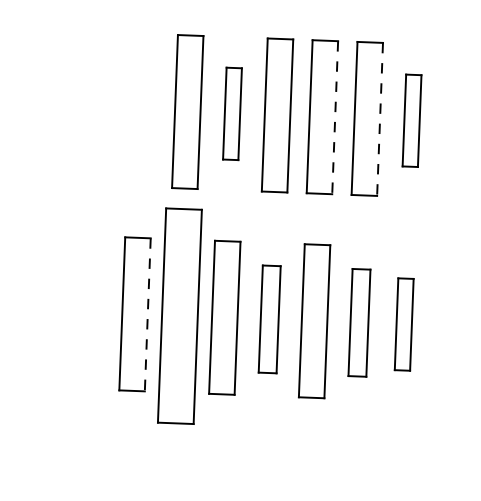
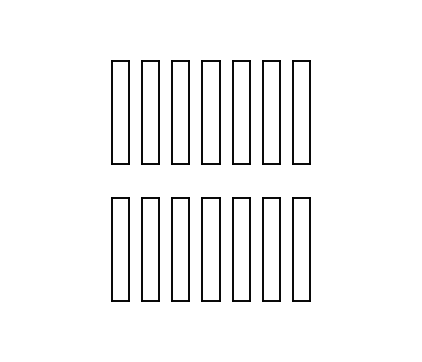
part: (143, 110) -> (120, 112), added
part: (232, 114) -> (180, 112), size x1.67
line: (334, 118) -> (249, 112), dashed -> solid
line: (380, 119) -> (280, 112), dashed -> solid
part: (411, 121) -> (301, 112), size x1.67
line: (147, 314) -> (128, 249), dashed -> solid
part: (179, 315) -> (150, 249), size x0.71
part: (268, 319) -> (210, 249), size x1.43
part: (359, 322) -> (271, 249), size x1.43
part: (404, 324) -> (301, 249), size x1.67

